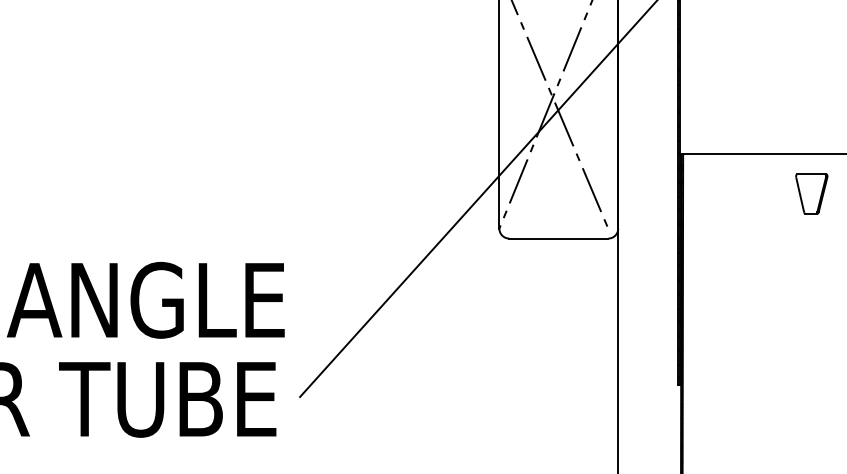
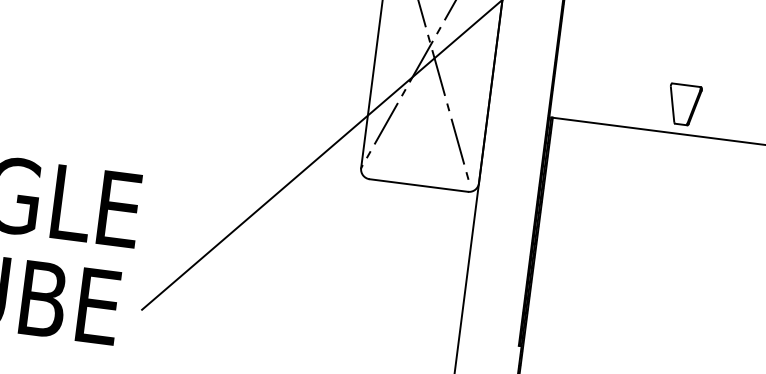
part: (811, 193) -> (683, 104), moved

